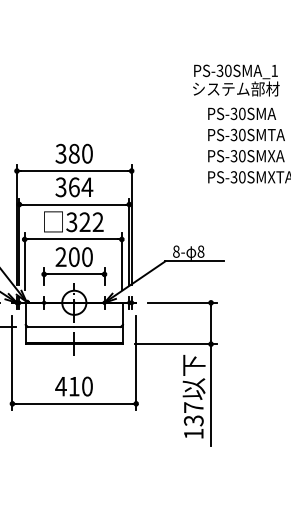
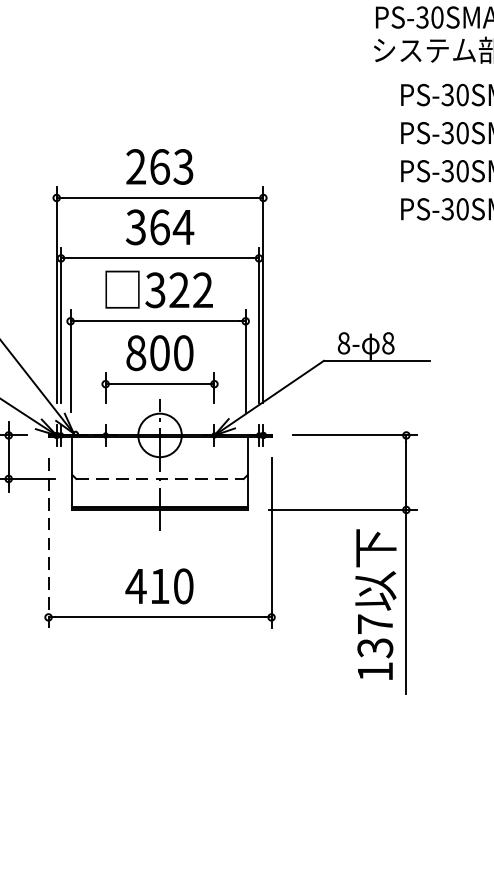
text: (73, 153) -> (158, 166), 380 -> 263
text: (60, 257) -> (135, 353), 200 -> 800
line: (74, 326) -> (160, 478), solid -> dashed
line: (12, 363) -> (48, 544), solid -> dashed

